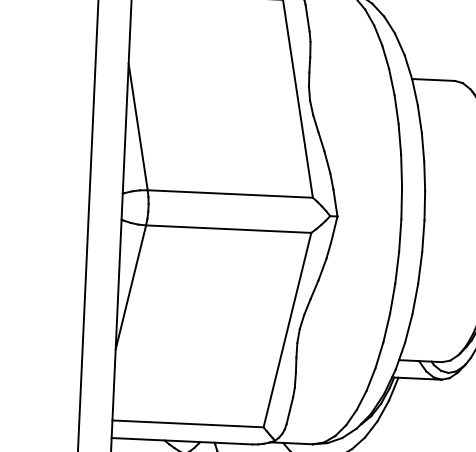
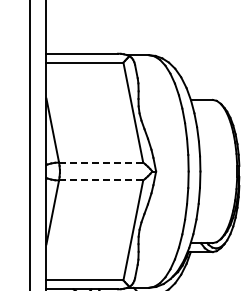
line: (231, 193) -> (101, 162), solid -> dashed
line: (229, 229) -> (101, 180), solid -> dashed

